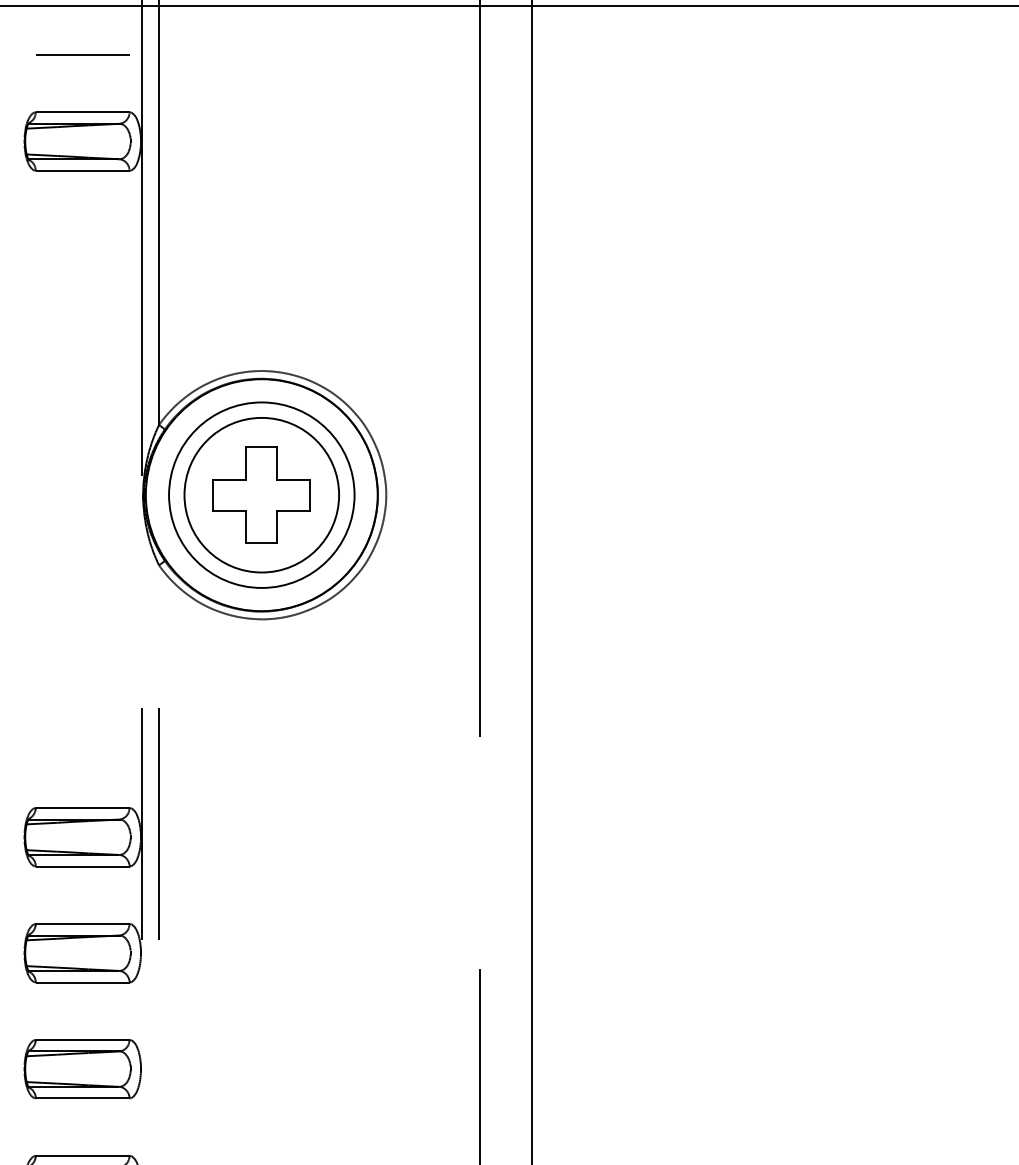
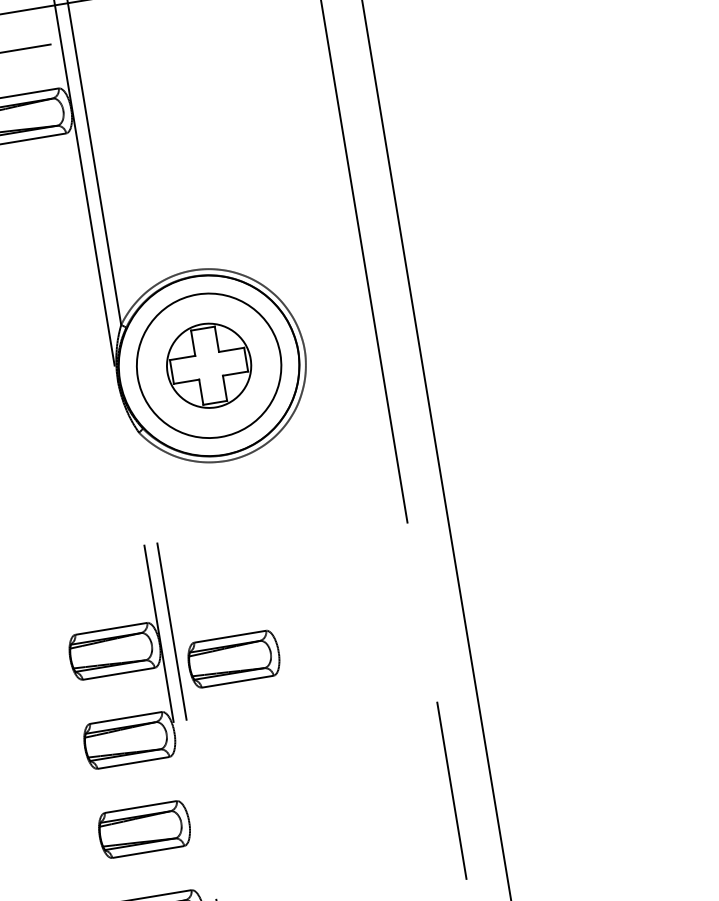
circle: (261, 494) -> (208, 365), size x0.7
part: (231, 872) -> (233, 659), added

